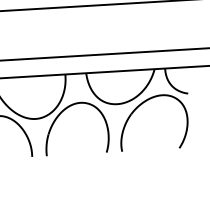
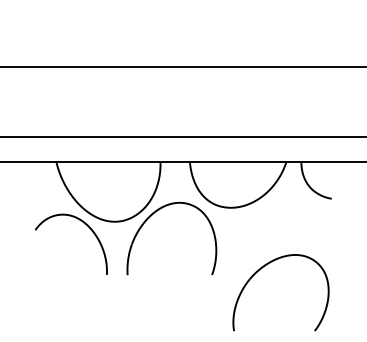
part: (138, 107) -> (260, 270), moved

